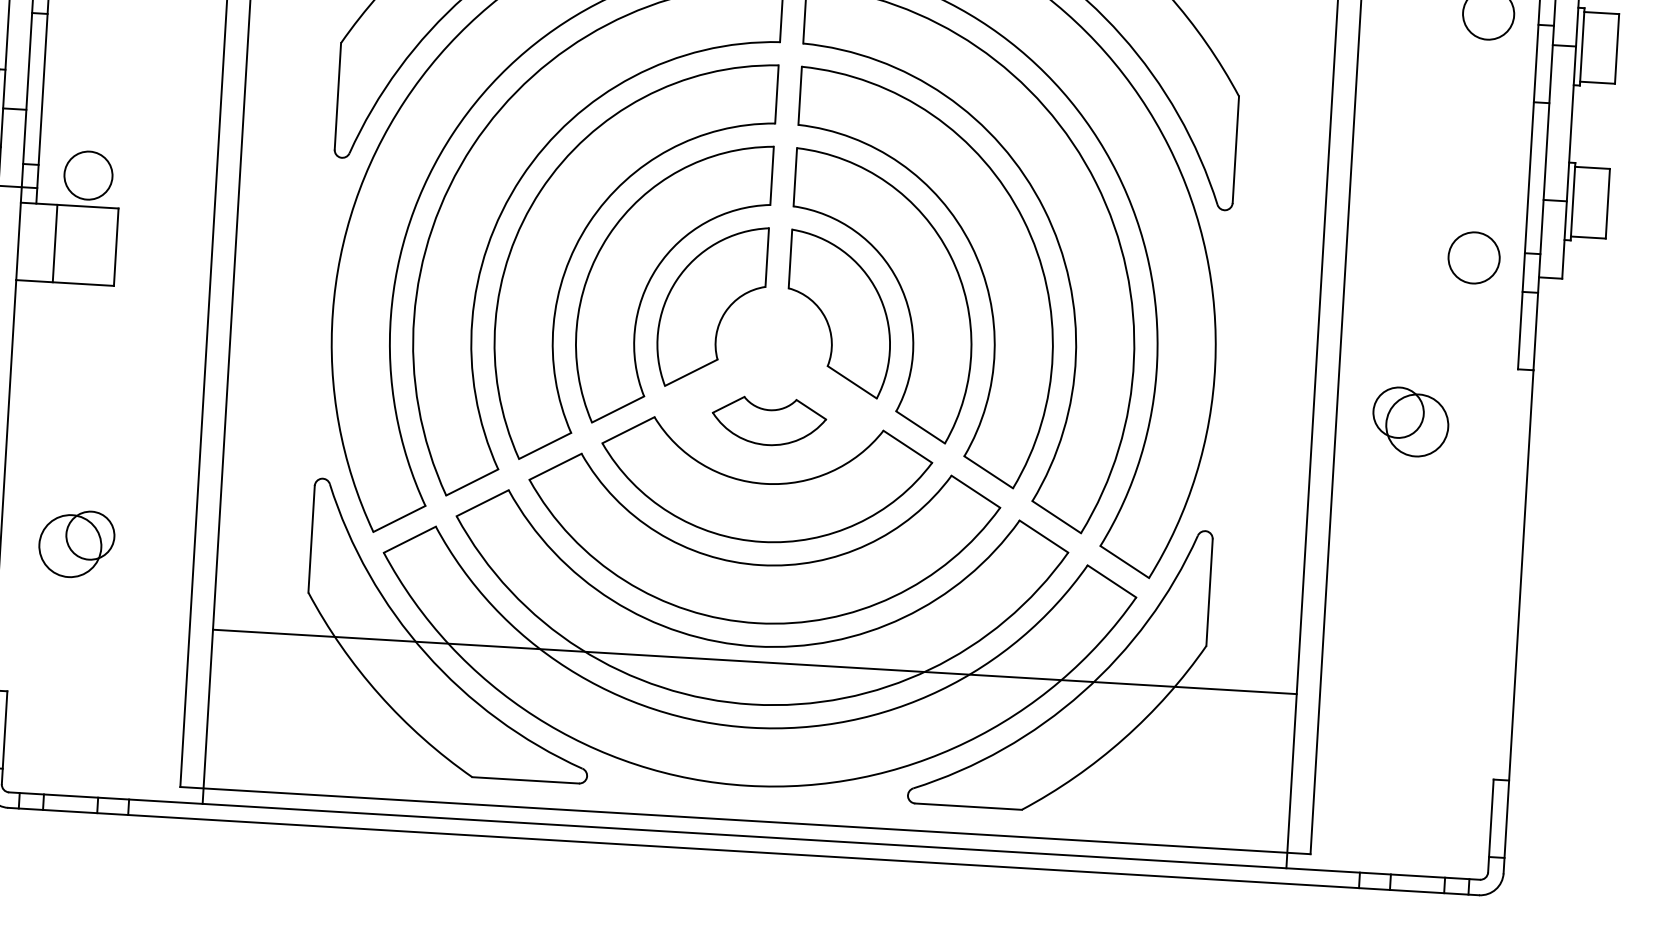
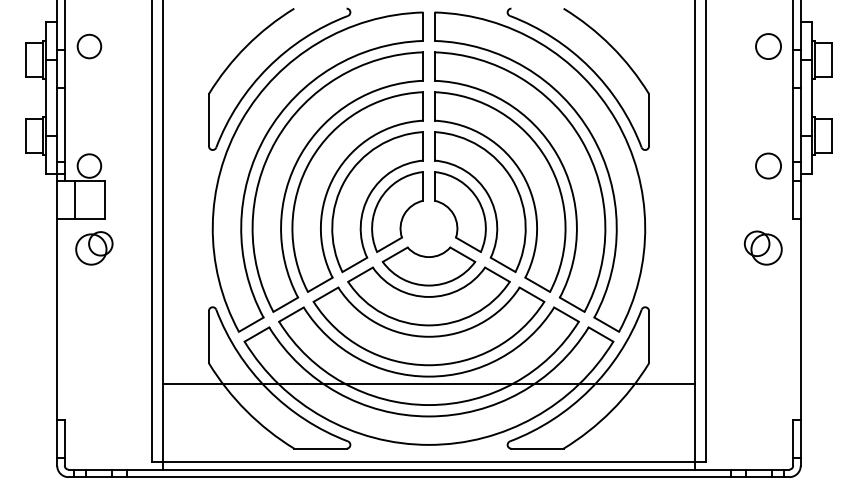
part: (1409, 420) -> (762, 247), moved
part: (768, 421) -> (428, 266), size x1.67
part: (76, 544) -> (94, 248), moved

